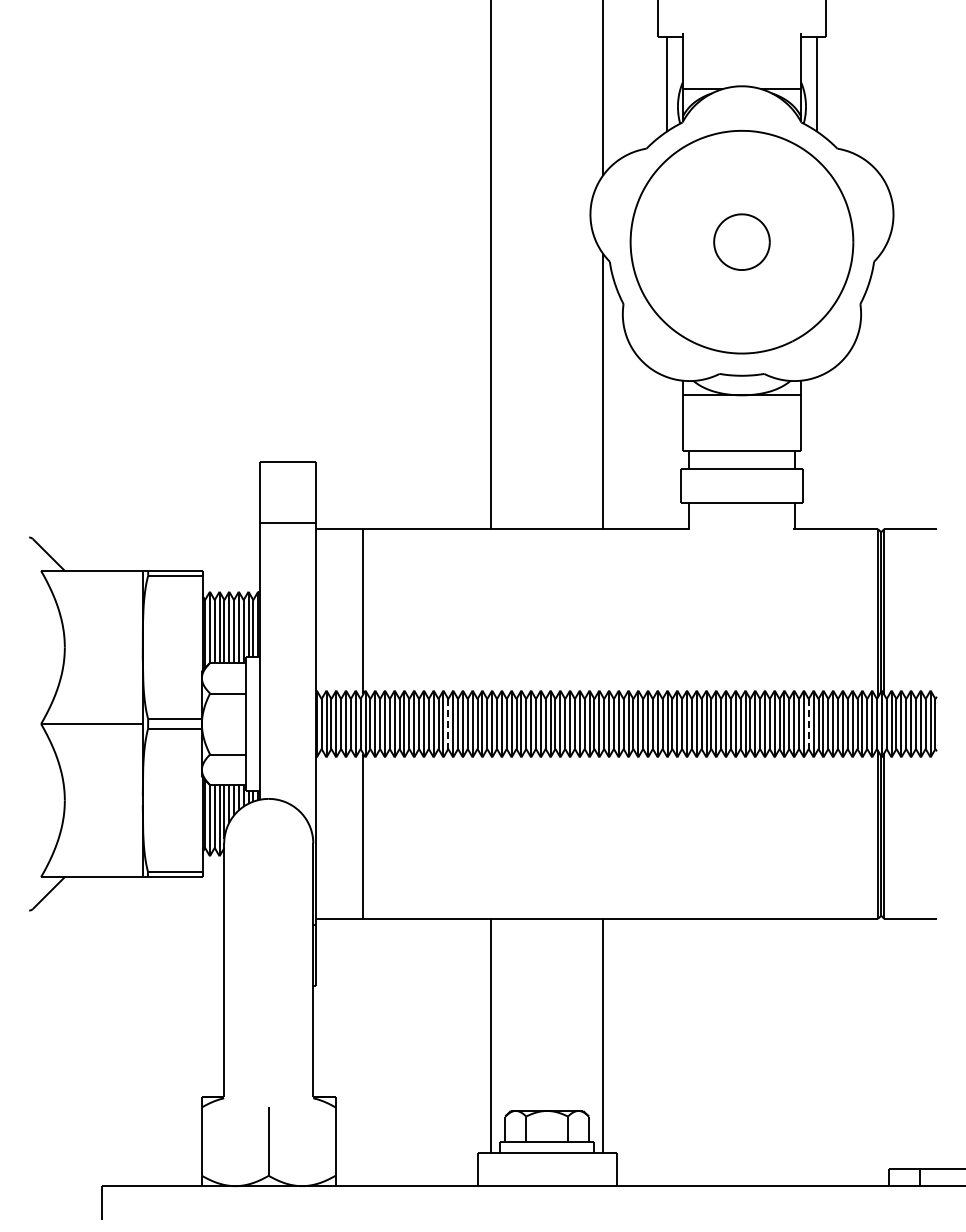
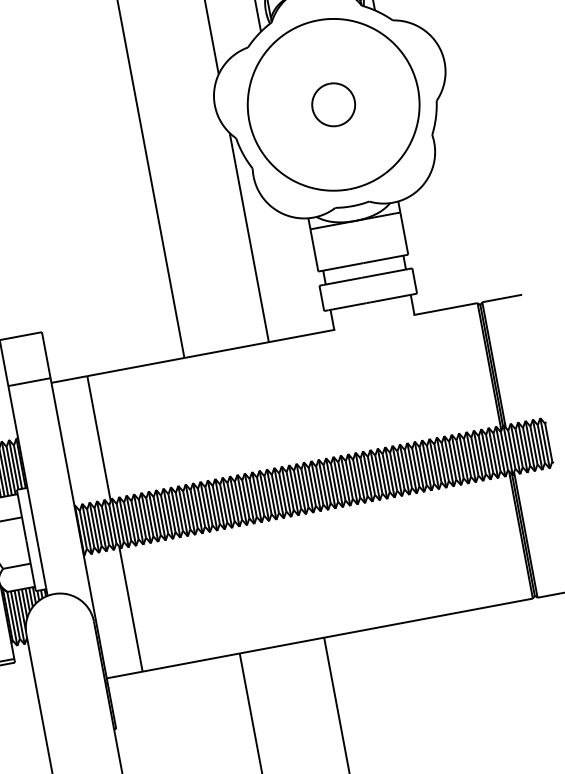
line: (448, 724) -> (179, 512), dashed -> solid
line: (808, 724) -> (452, 461), dashed -> solid

